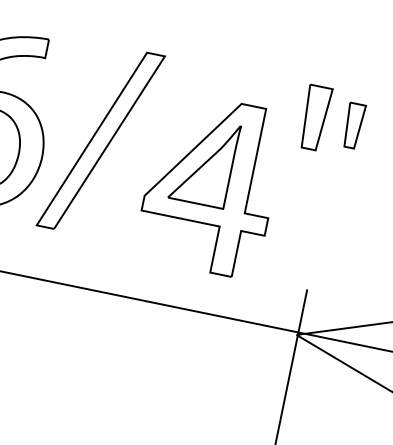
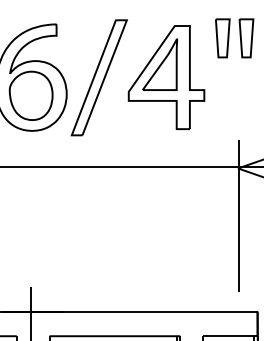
part: (353, 126) -> (246, 38), size x1.43
part: (210, 185) -> (166, 77), moved

